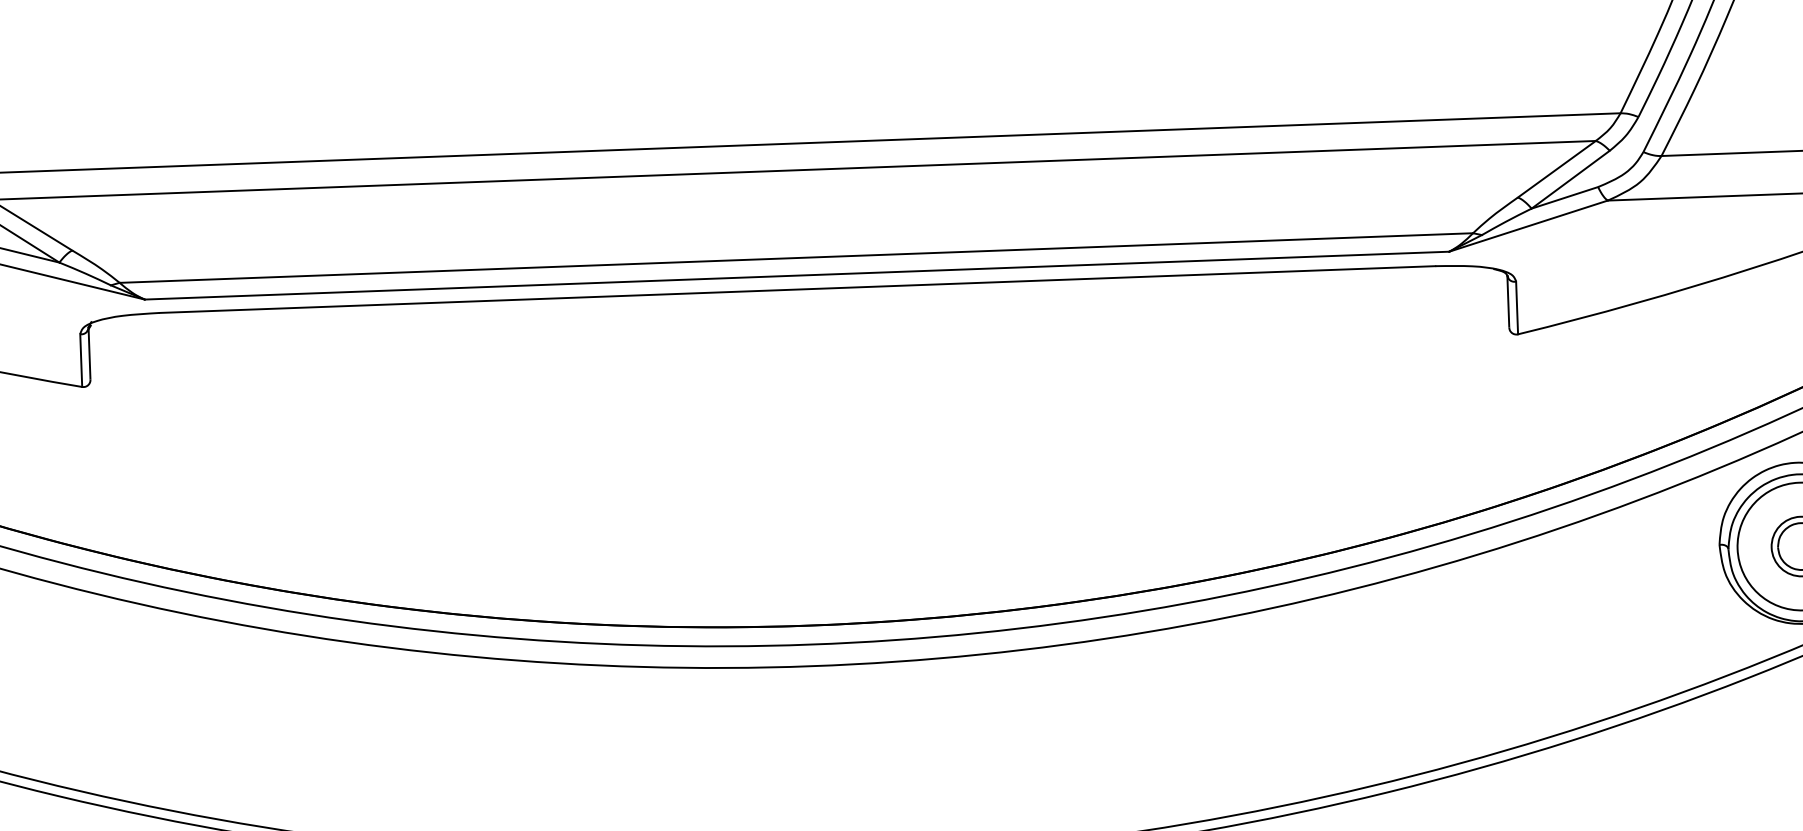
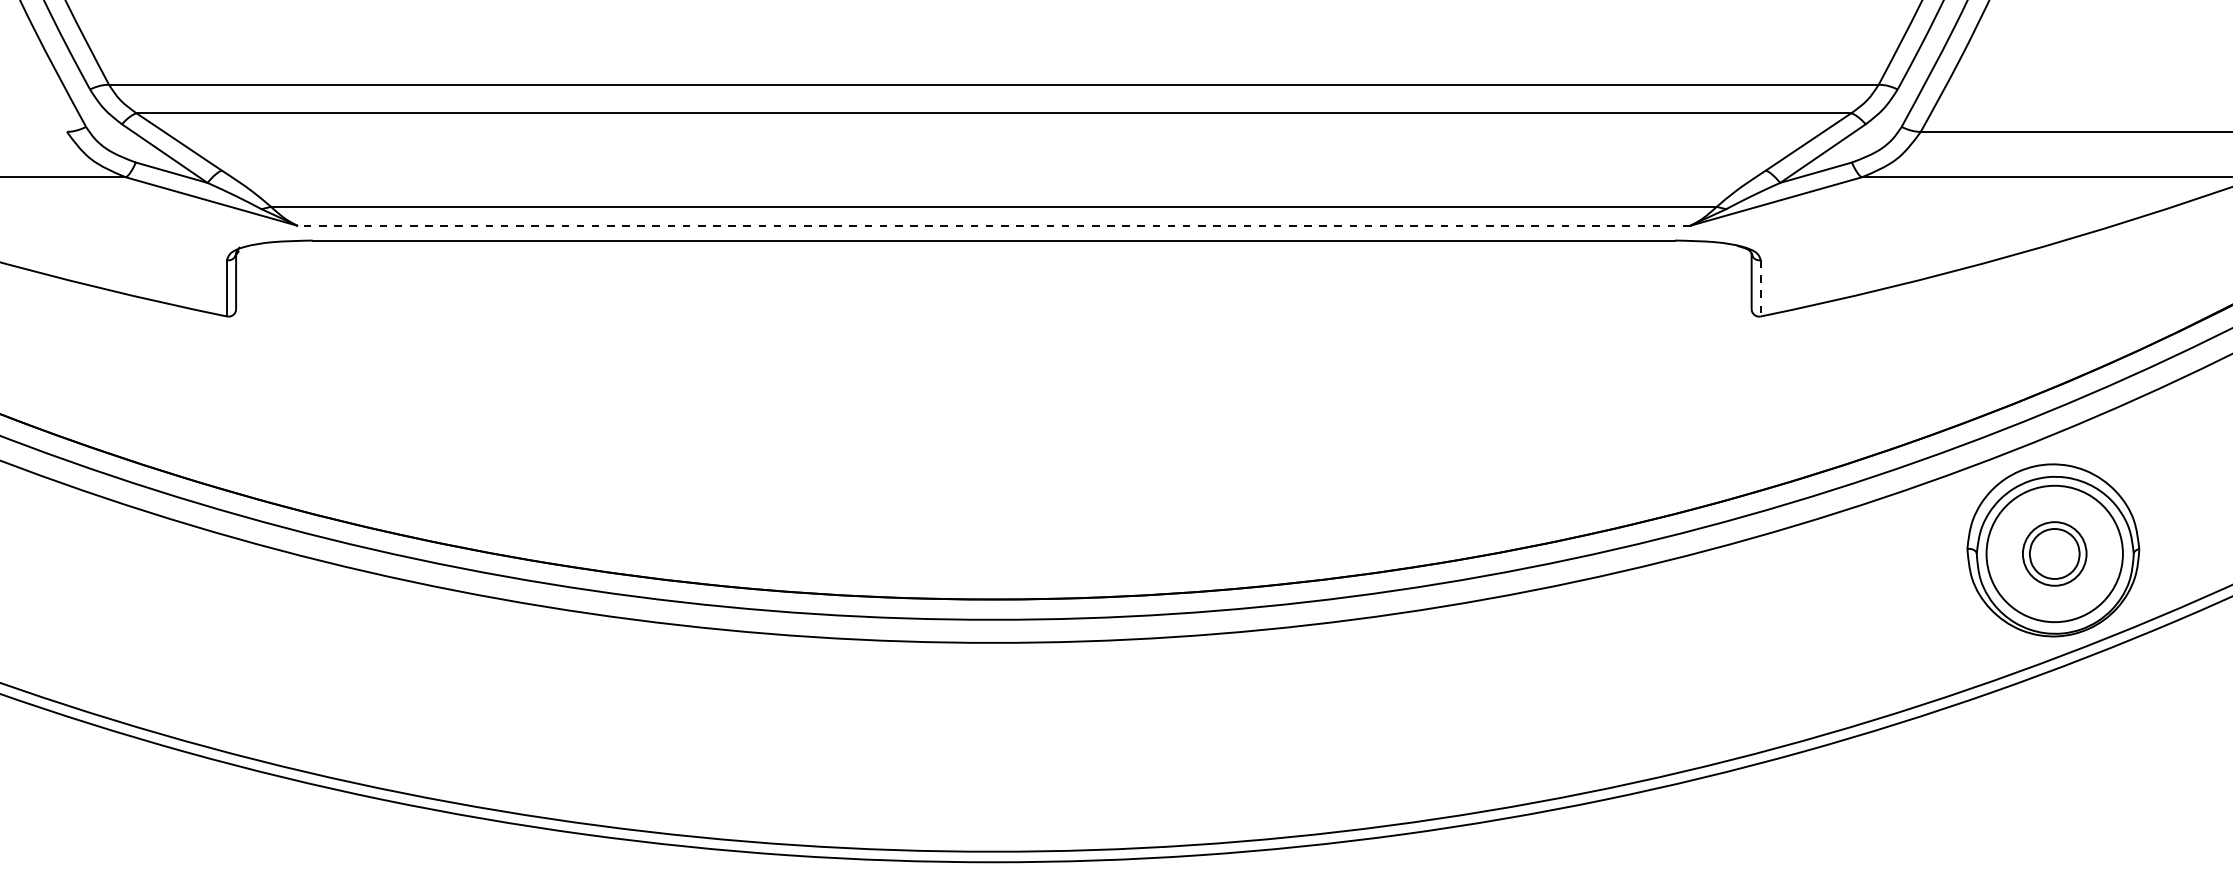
line: (796, 275) -> (993, 225), solid -> dashed
line: (1516, 308) -> (1760, 288), solid -> dashed

